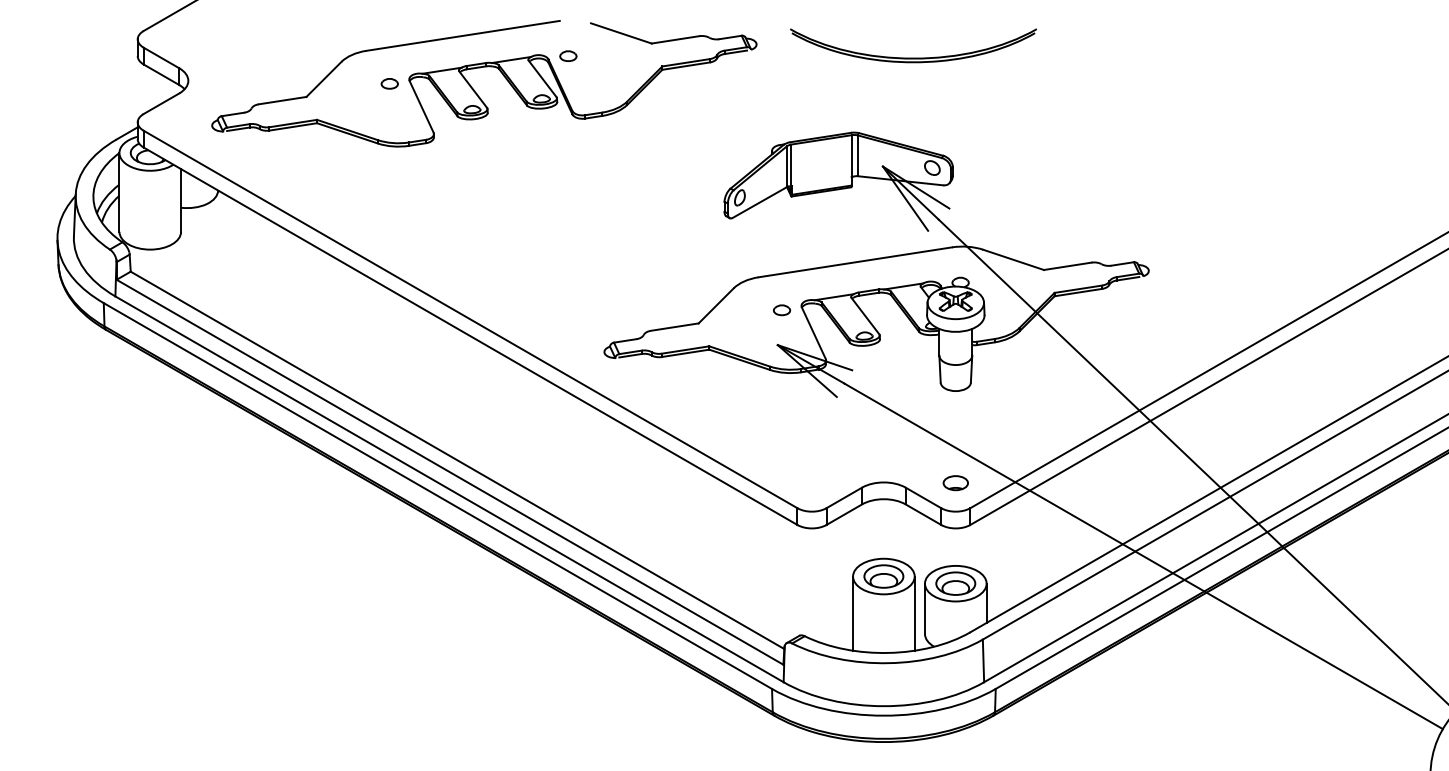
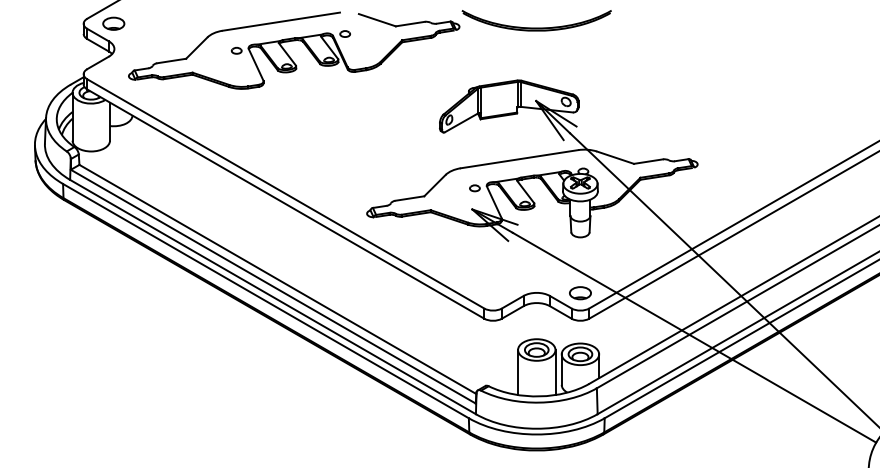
part: (186, 38) -> (113, 23), added
part: (913, 56) -> (536, 27), moved
part: (955, 483) -> (580, 293), size x1.43

